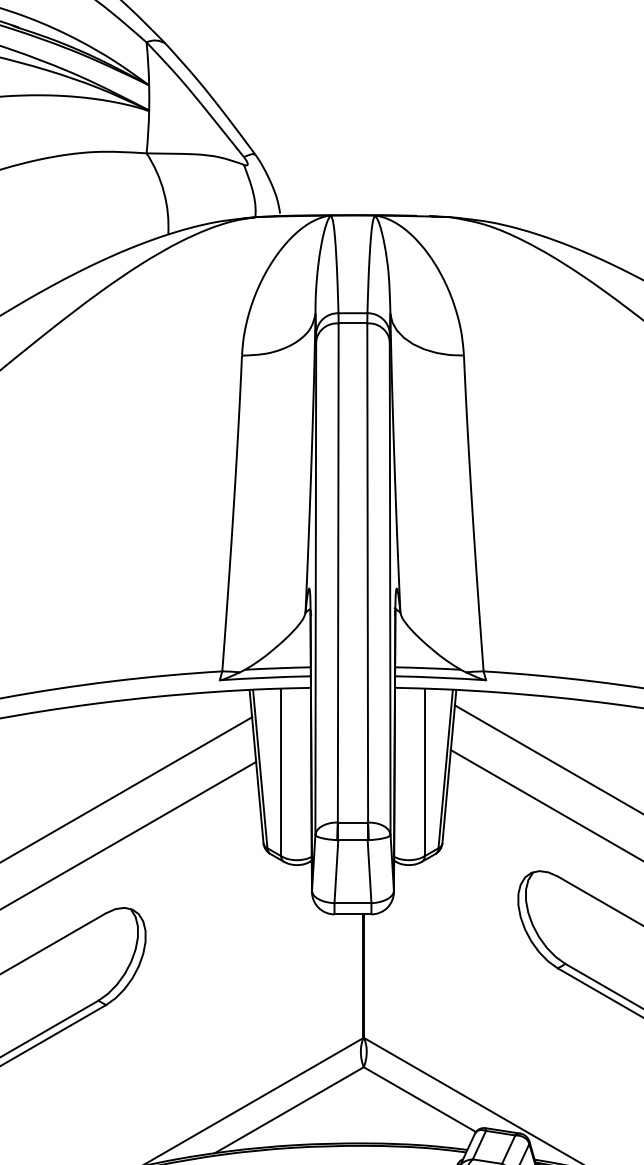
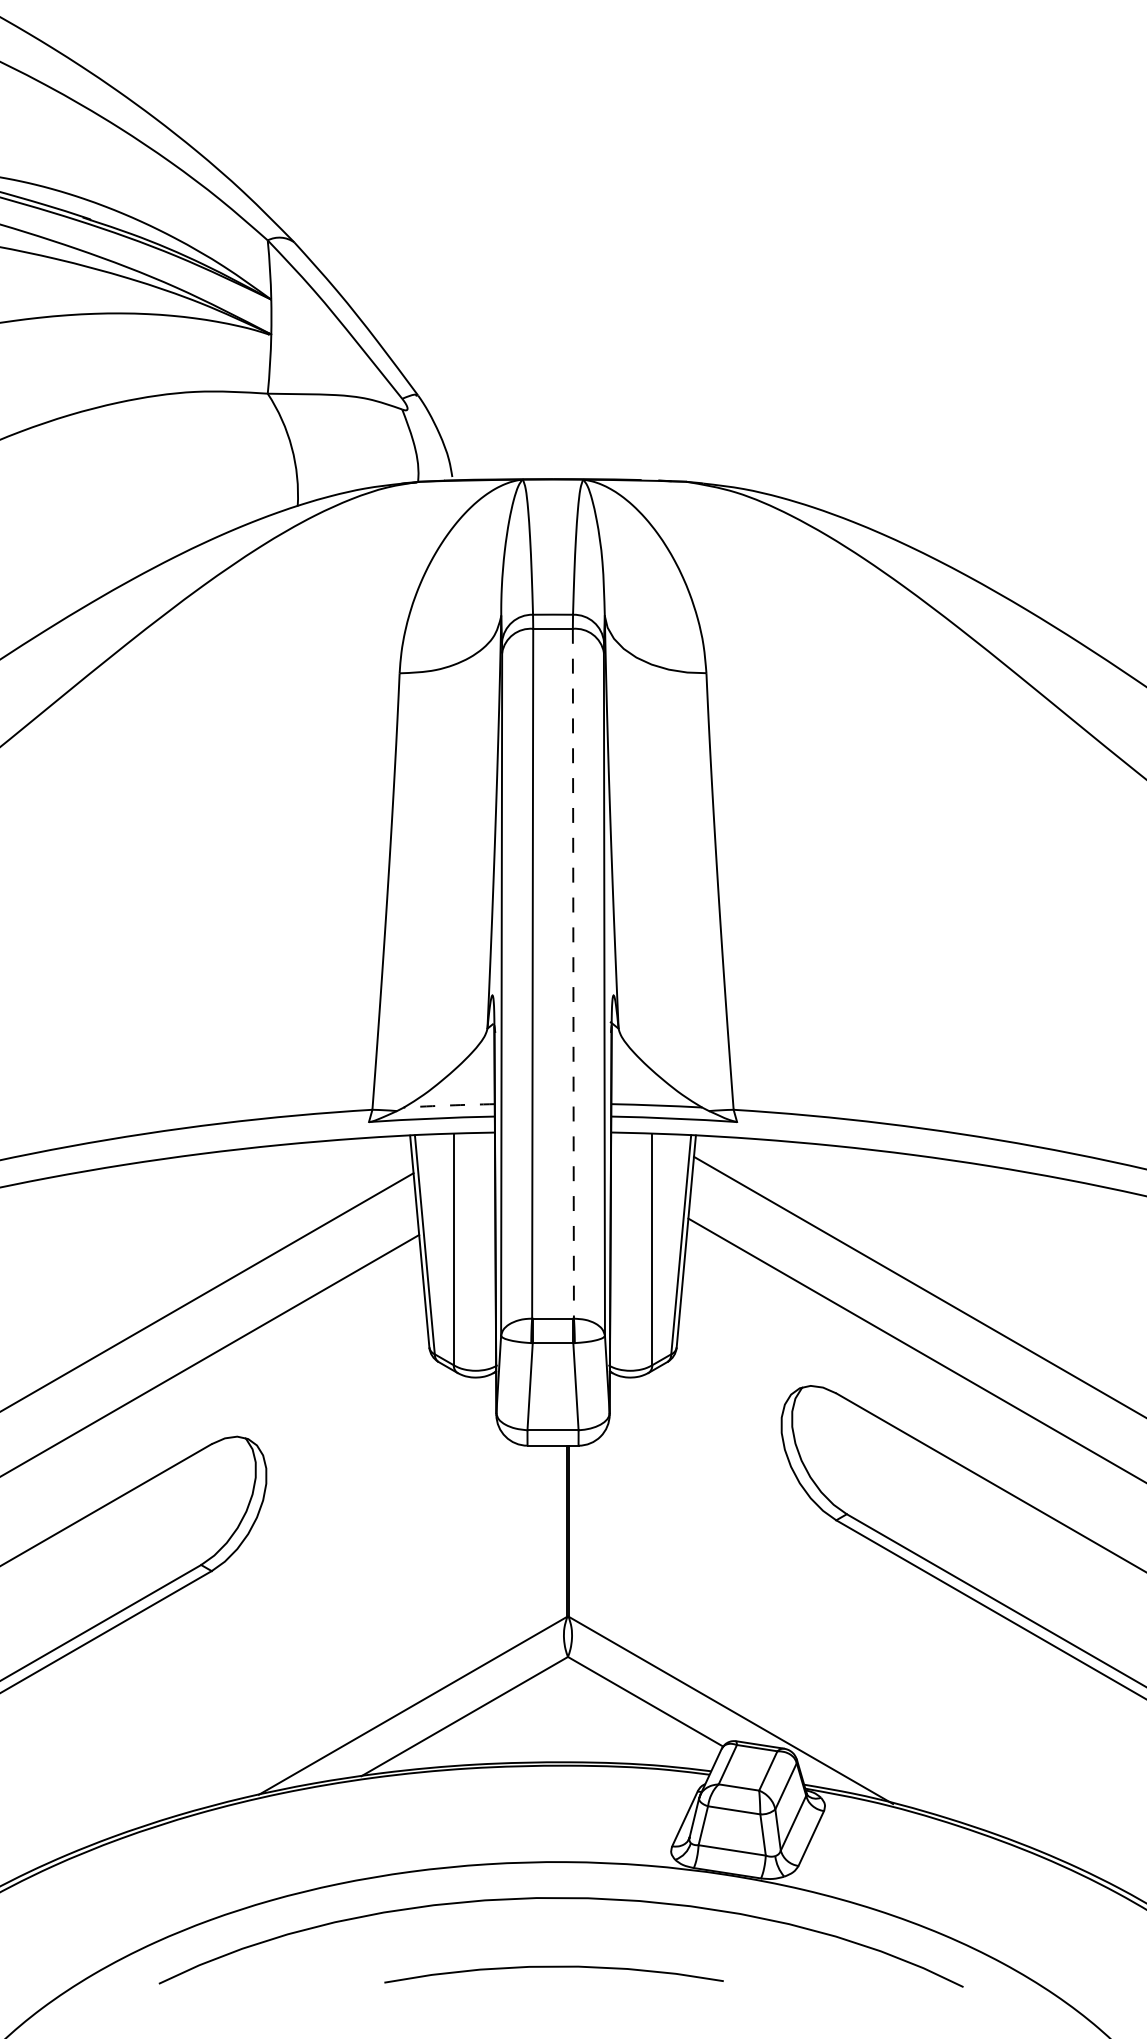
line: (367, 572) -> (573, 973), solid -> dashed
arc: (278, 668) -> (449, 1105), solid -> dashed

